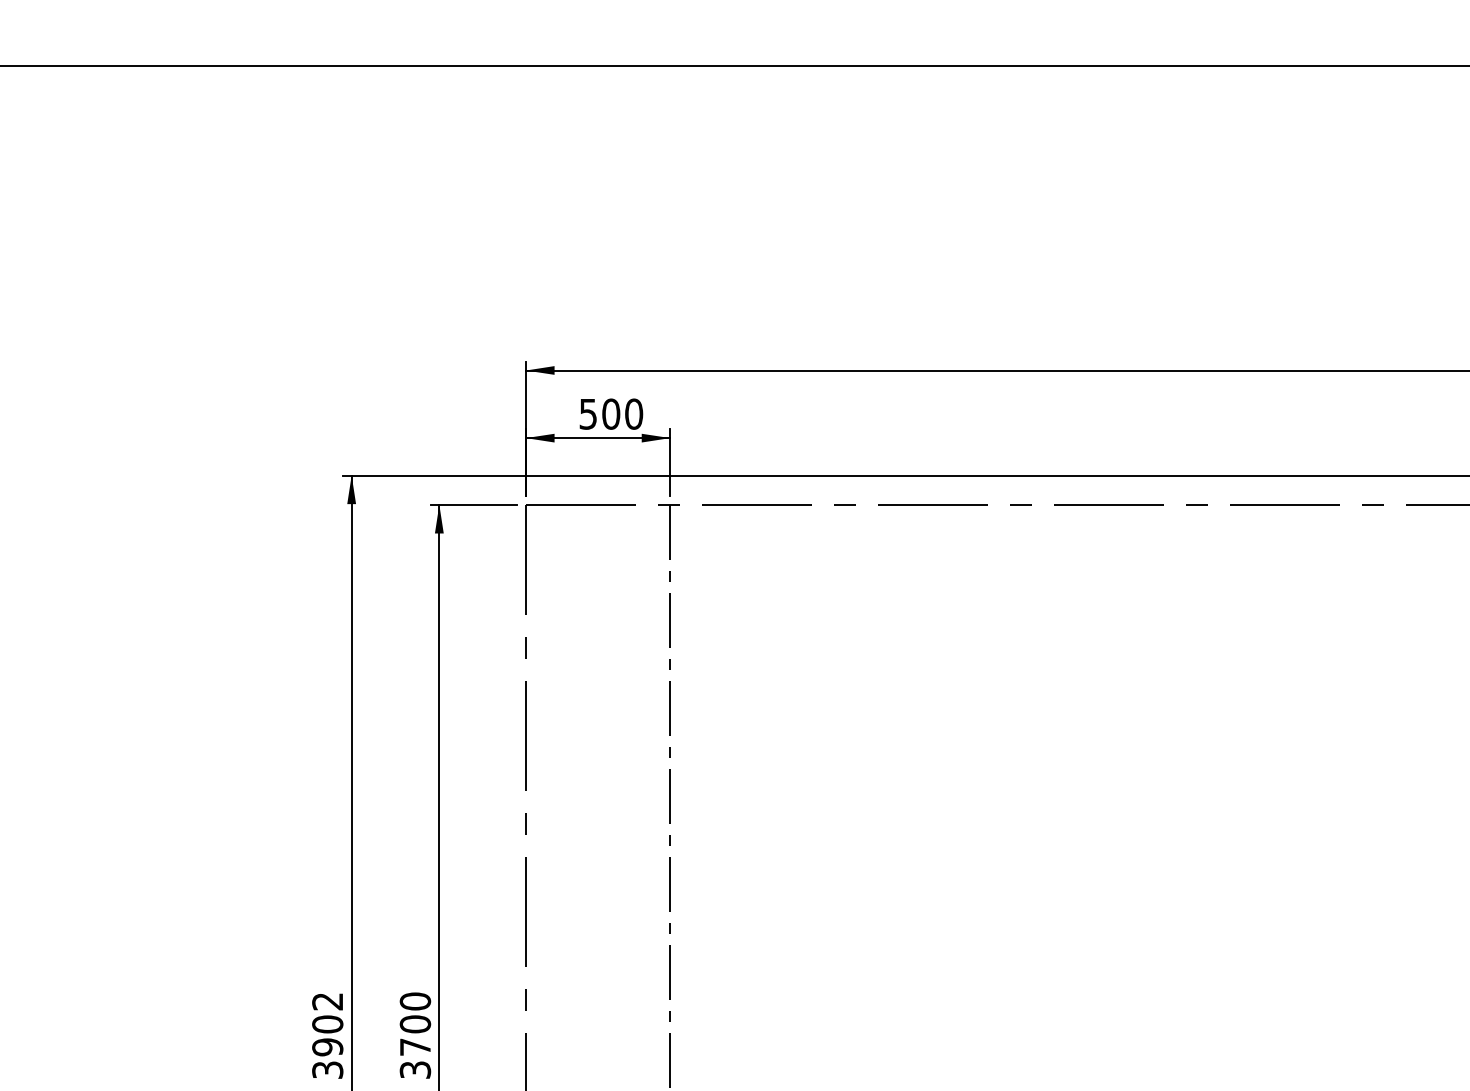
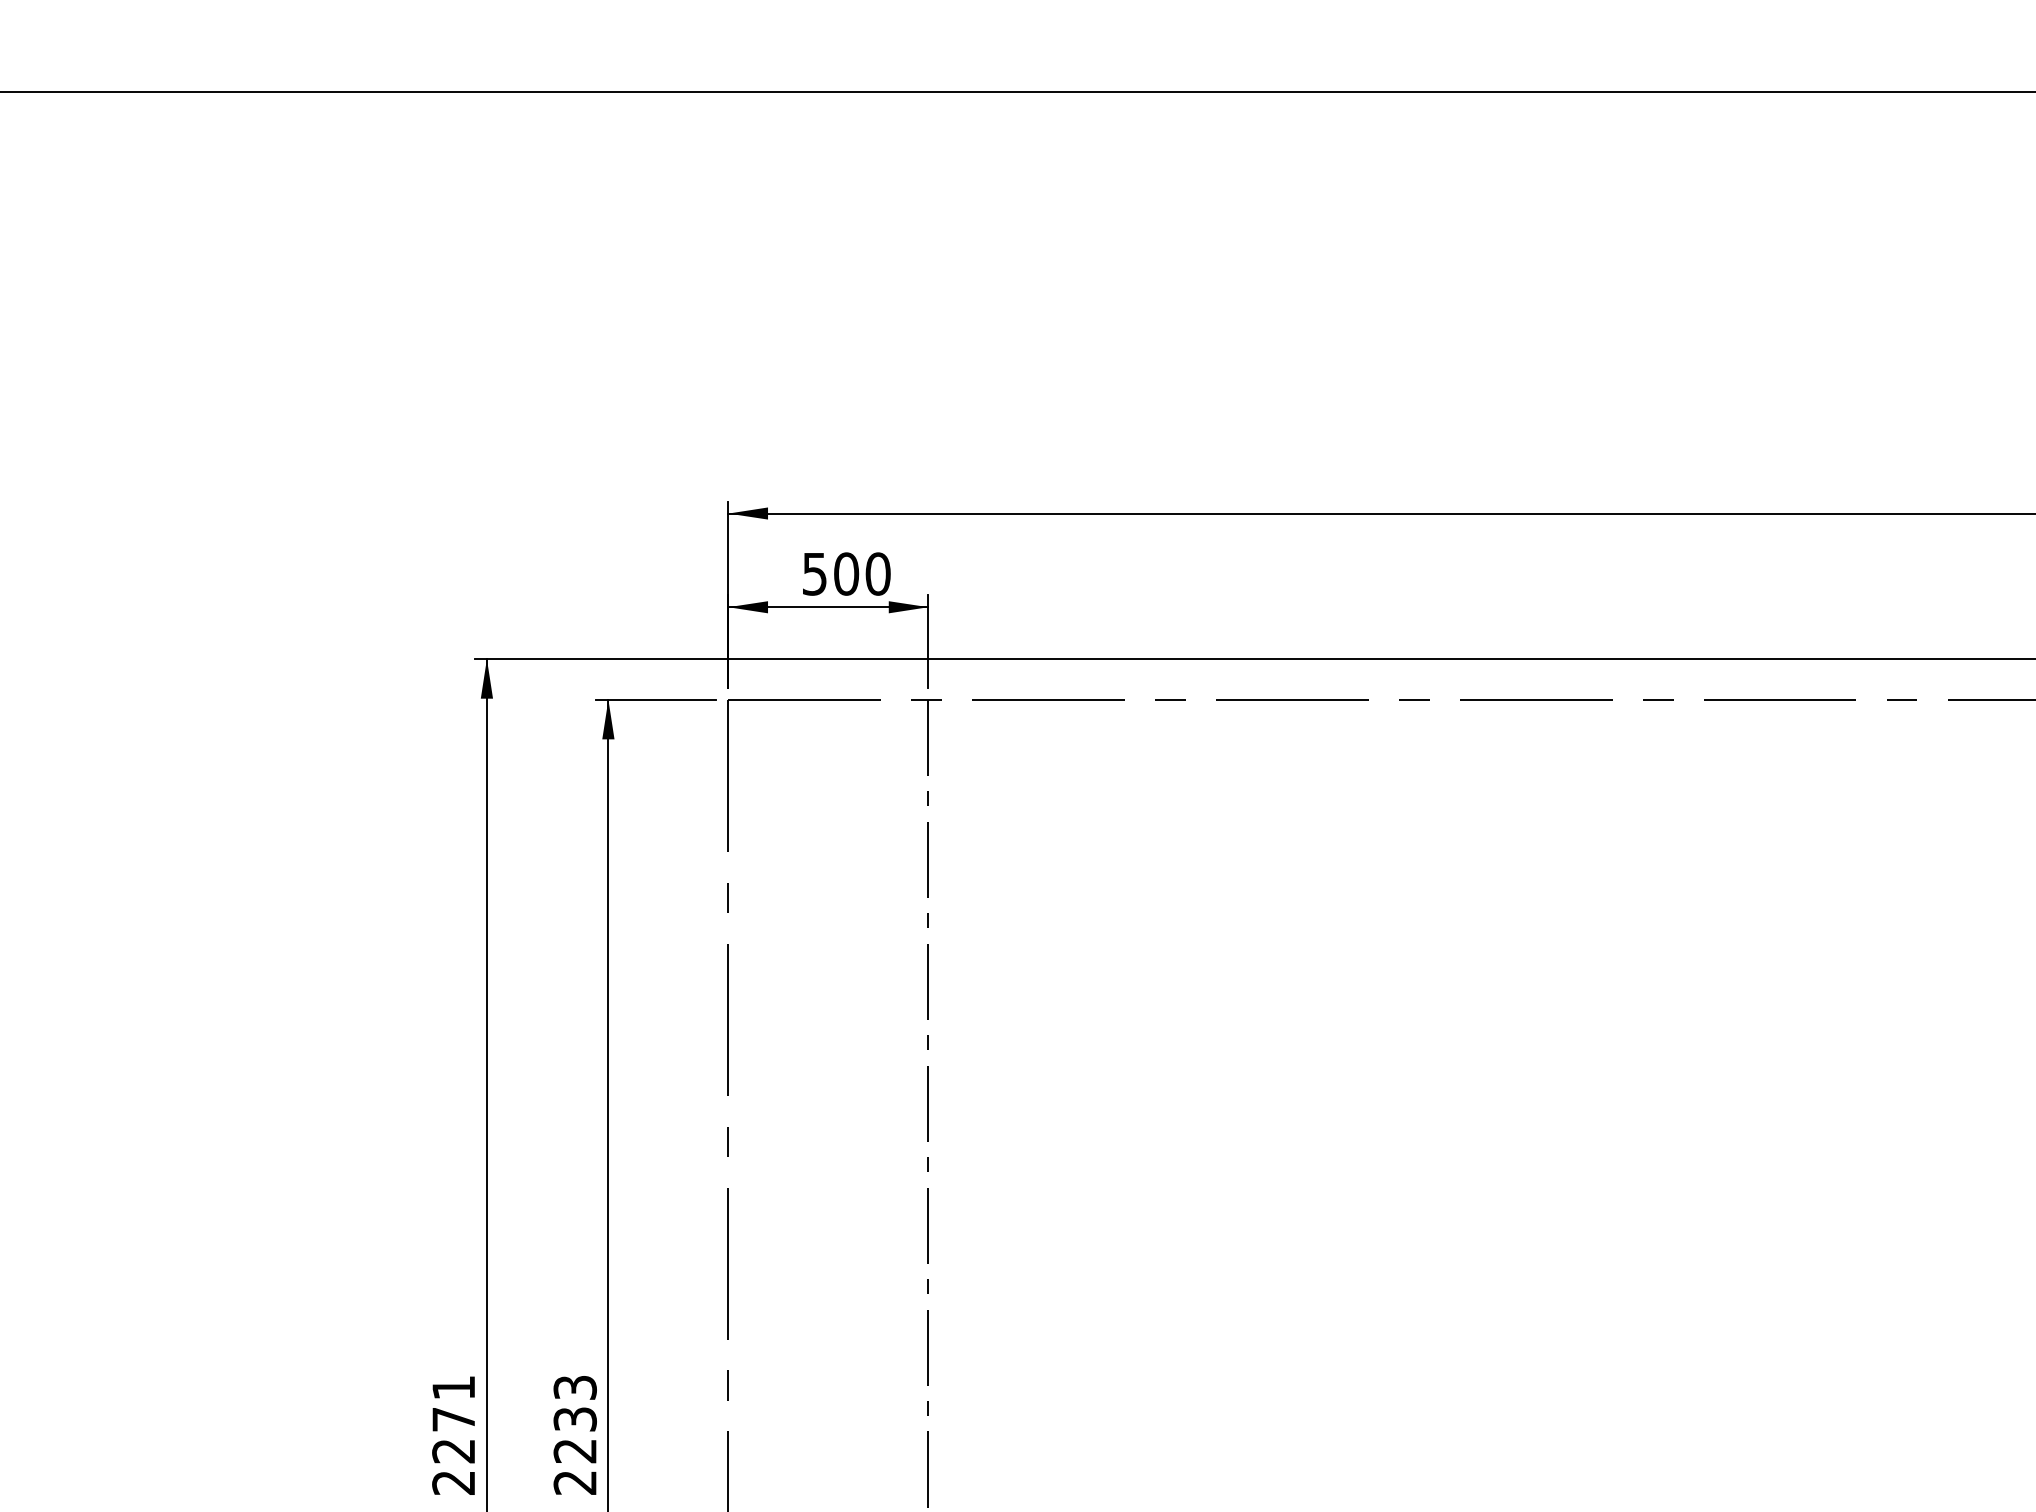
text: (327, 1035) -> (453, 1435), 3902 -> 2271
text: (414, 1035) -> (574, 1434), 3700 -> 2233

